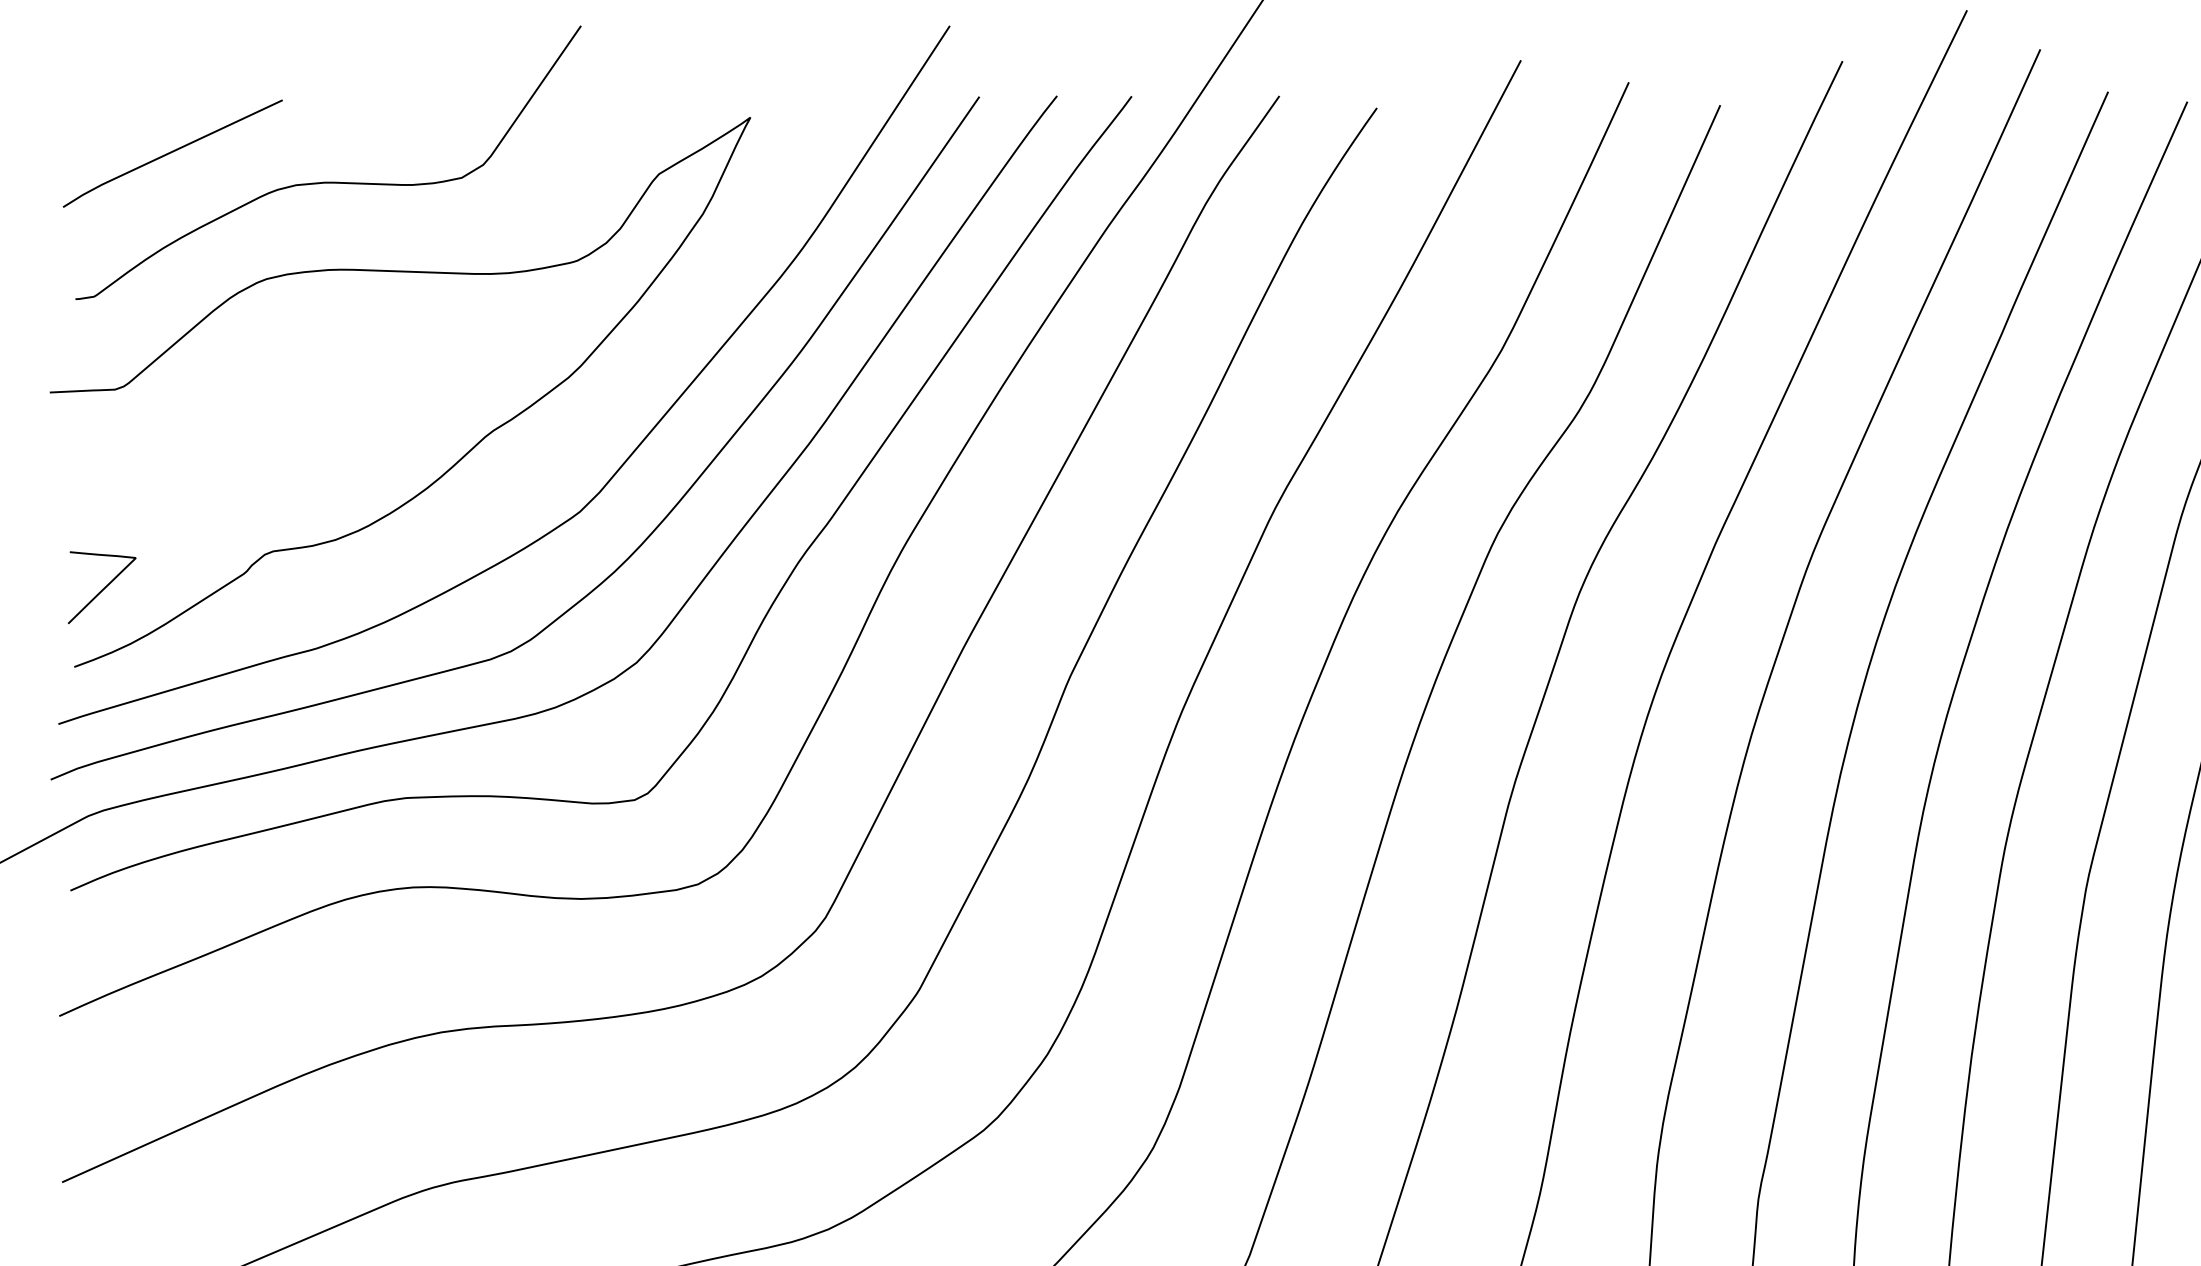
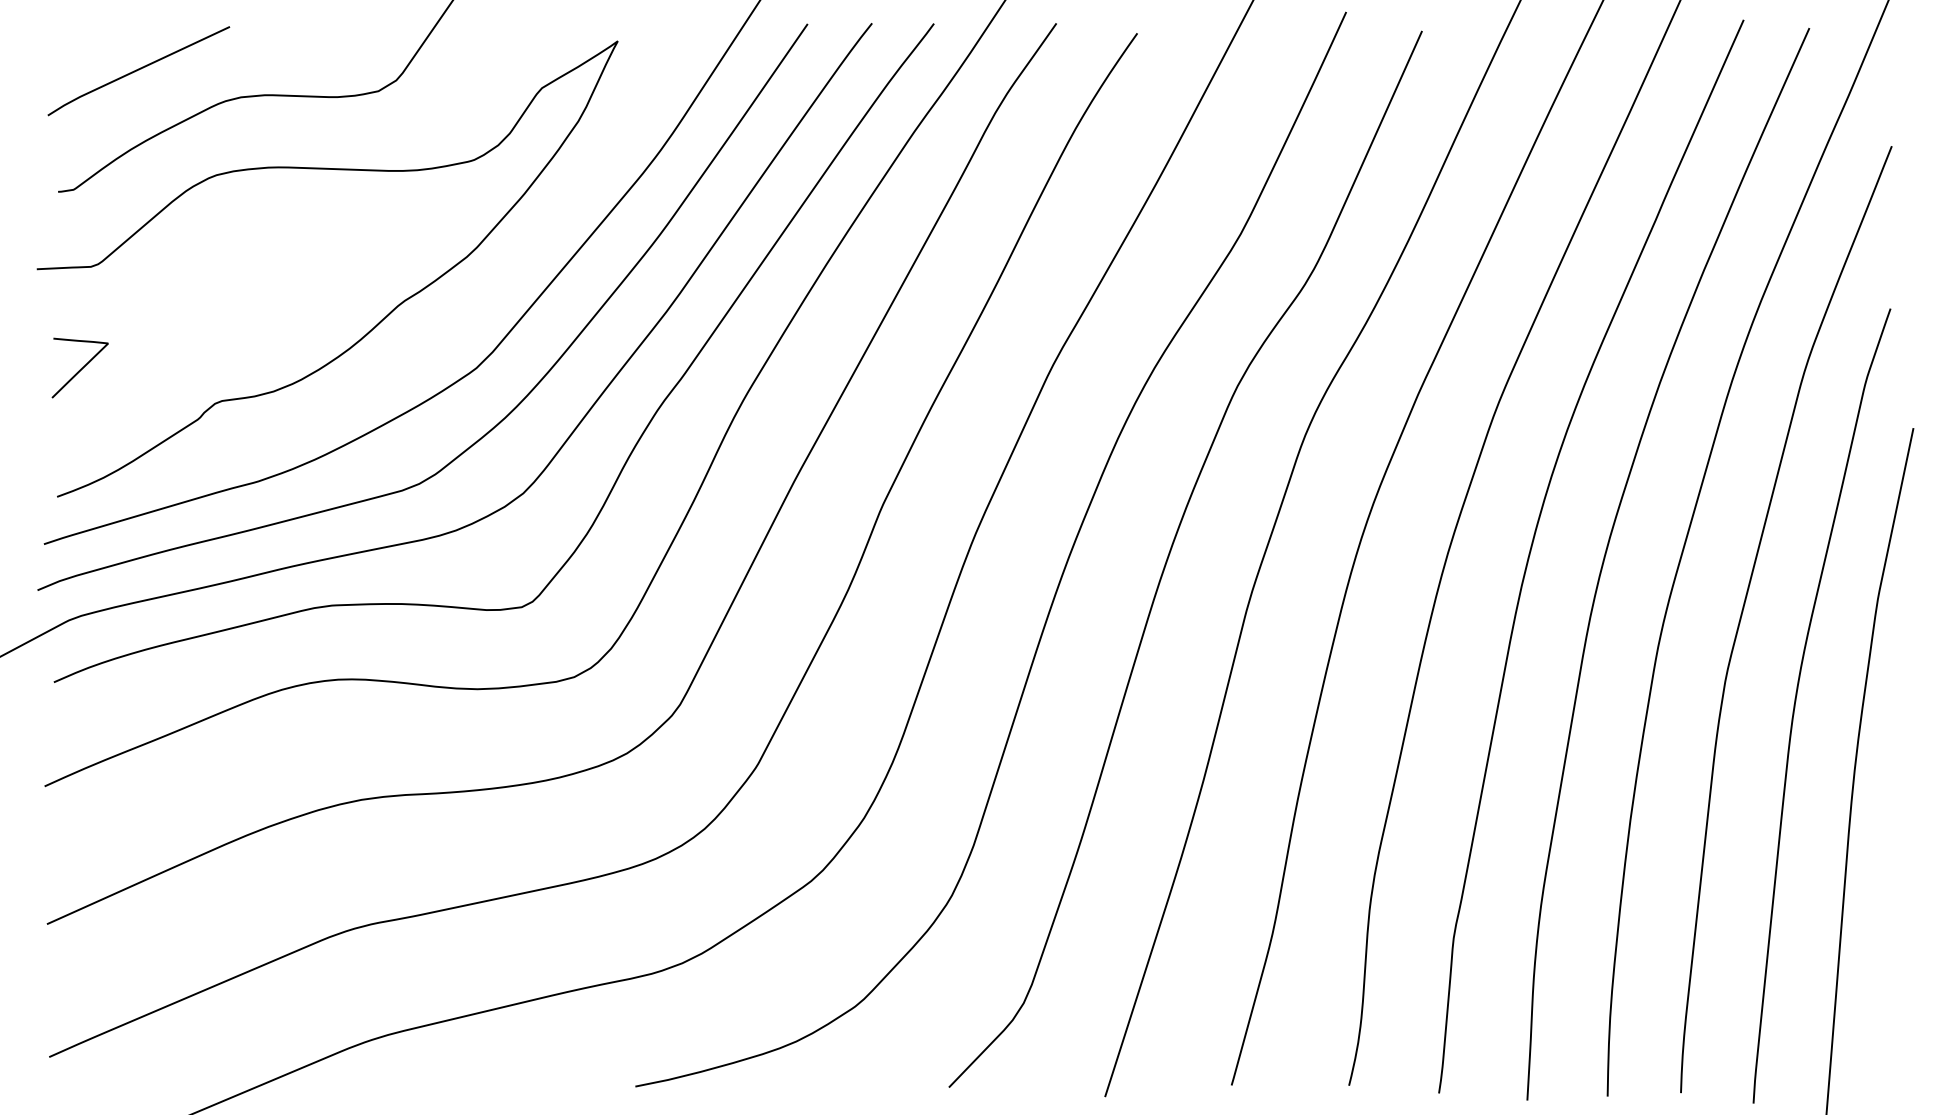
curve: (102, 588) -> (80, 368), moved

